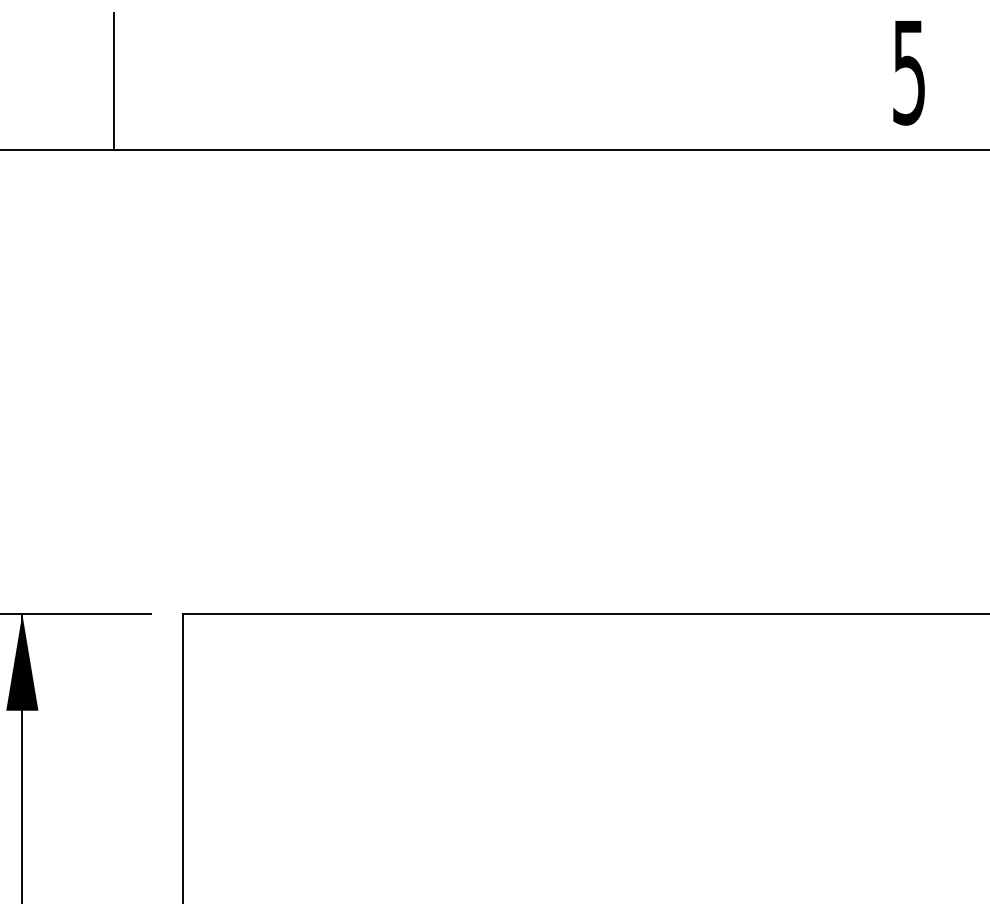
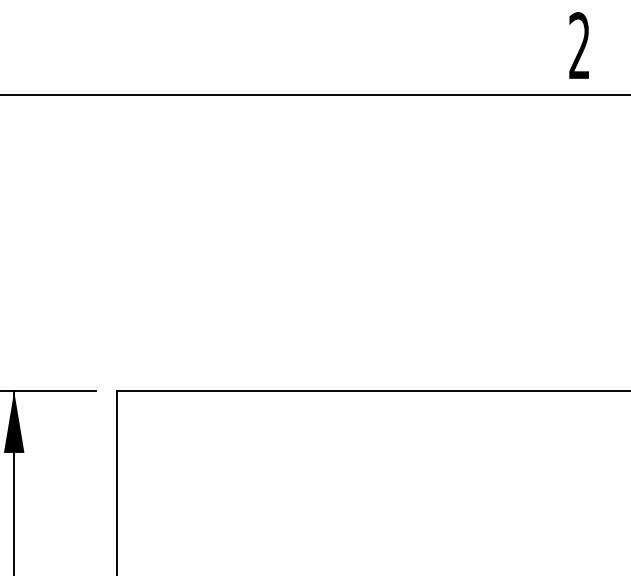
text: (909, 71) -> (579, 45), 5 -> 2
line: (113, 81) -> (72, 51), removed

